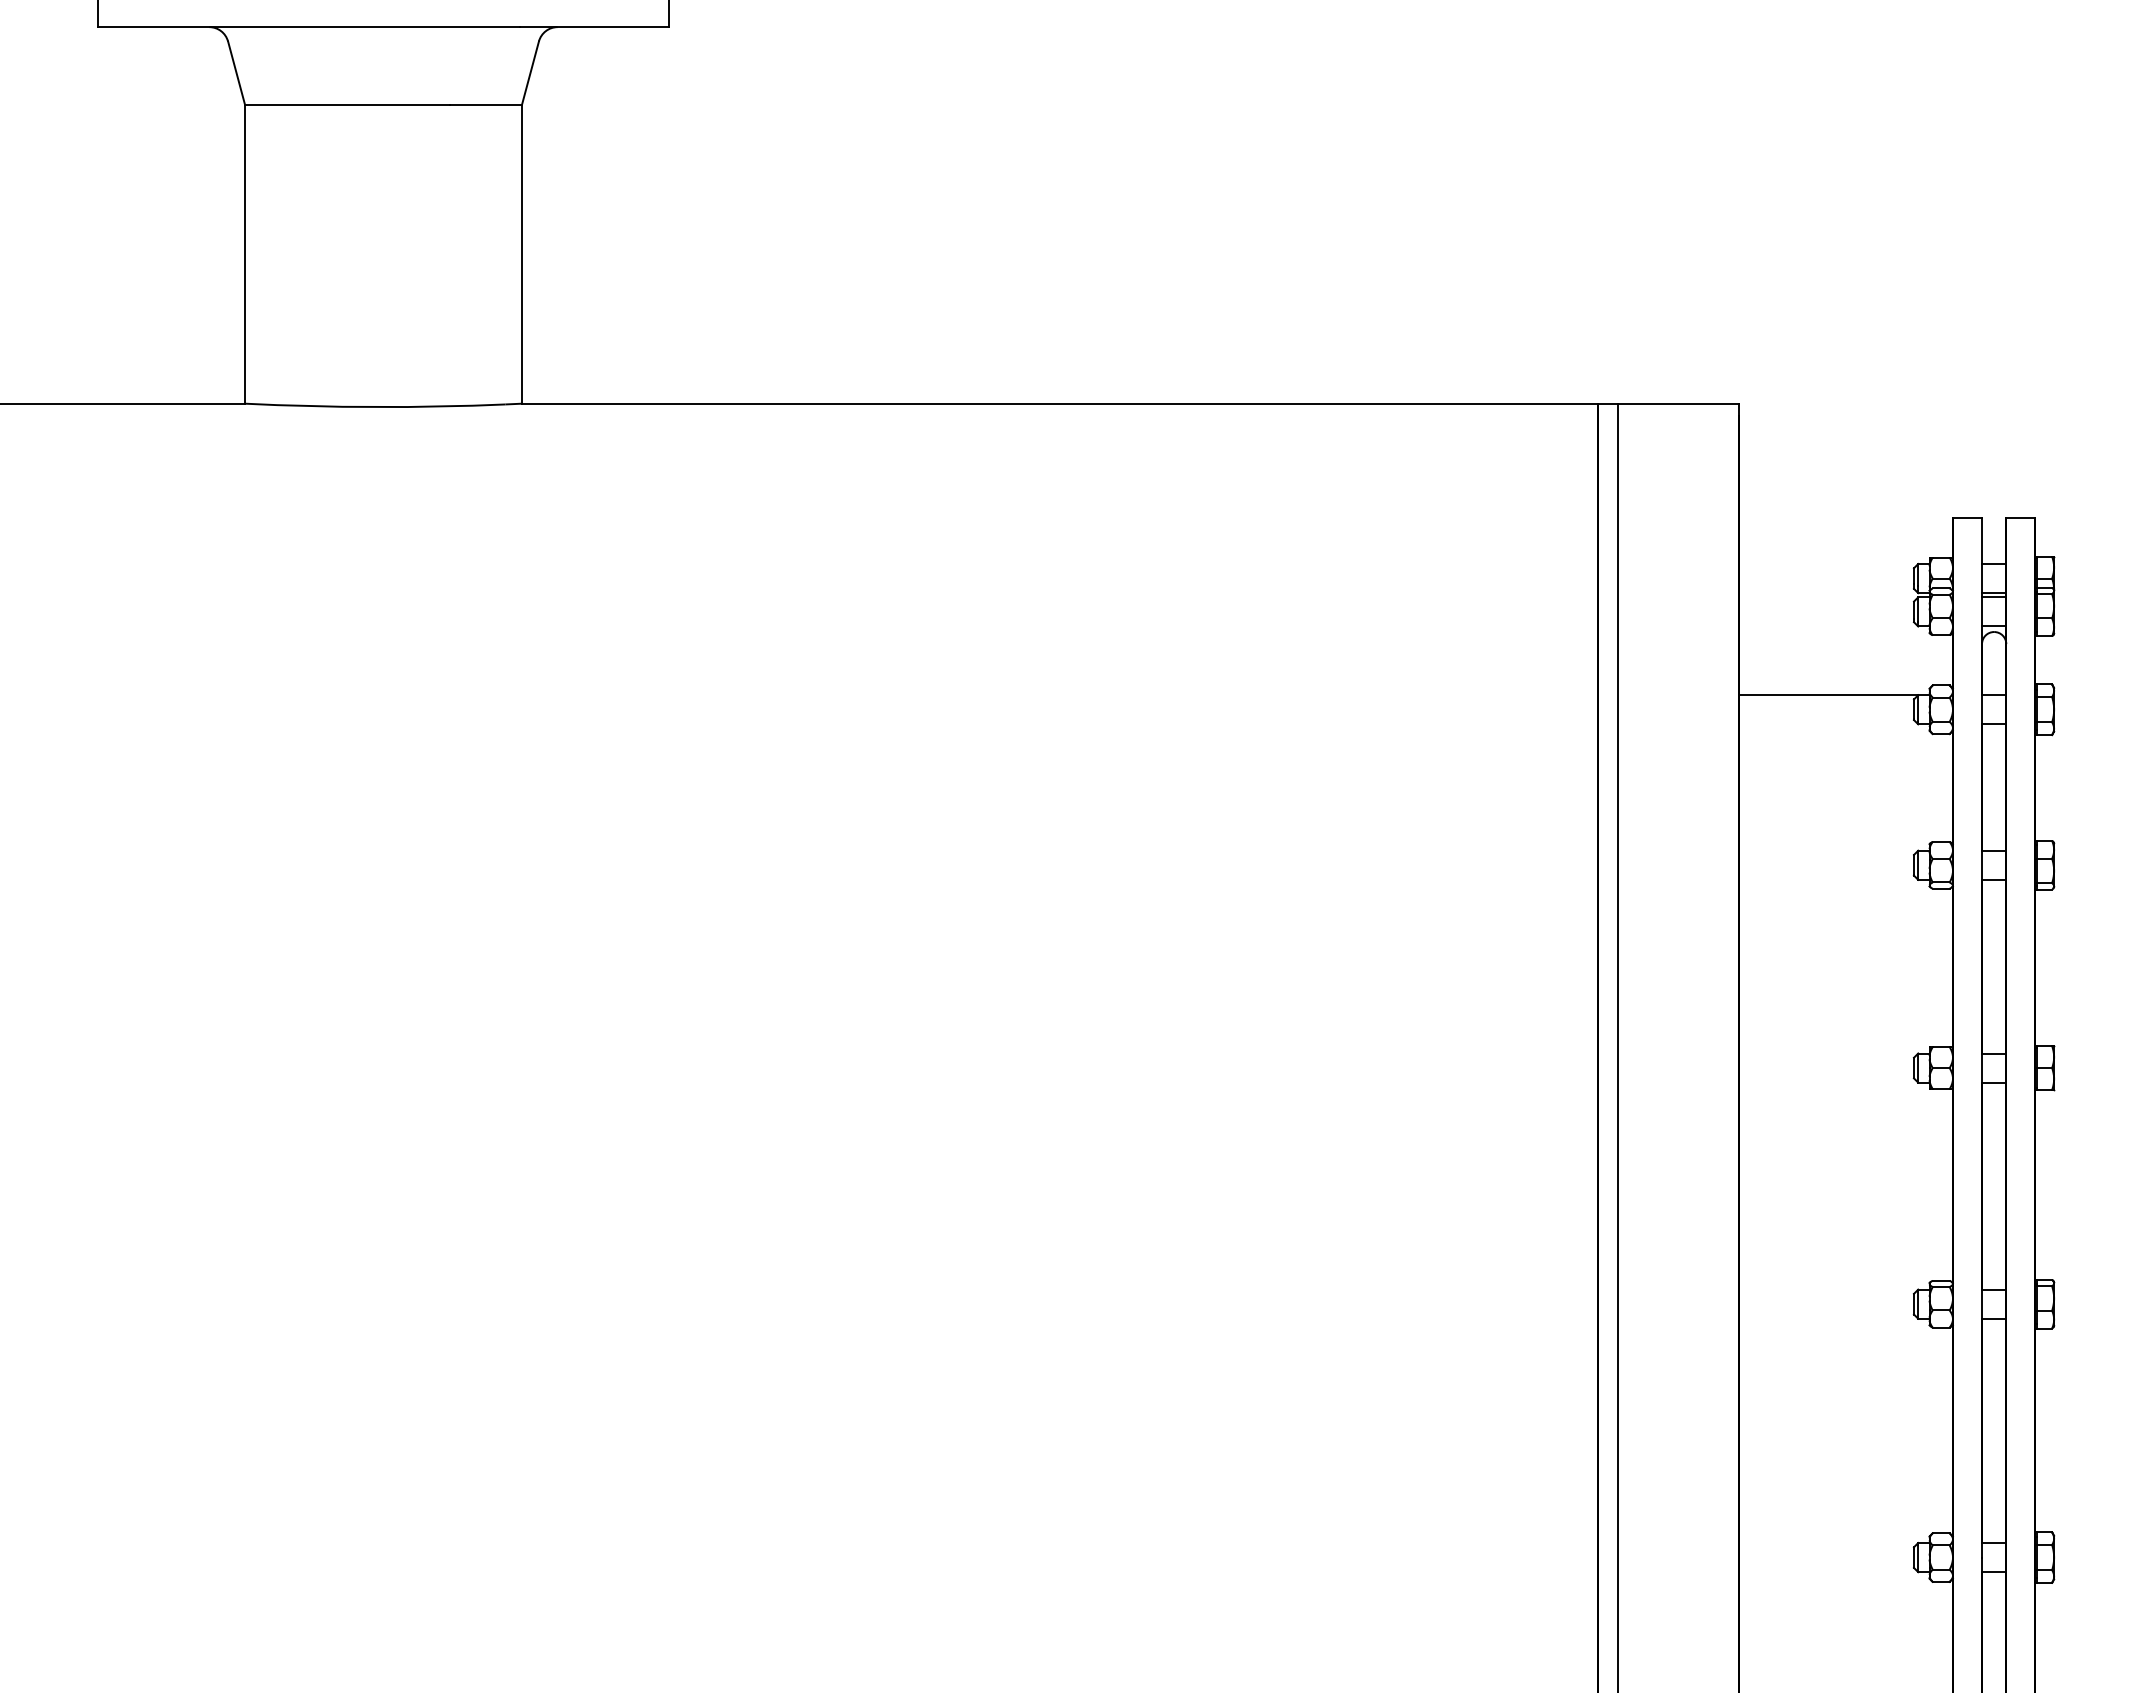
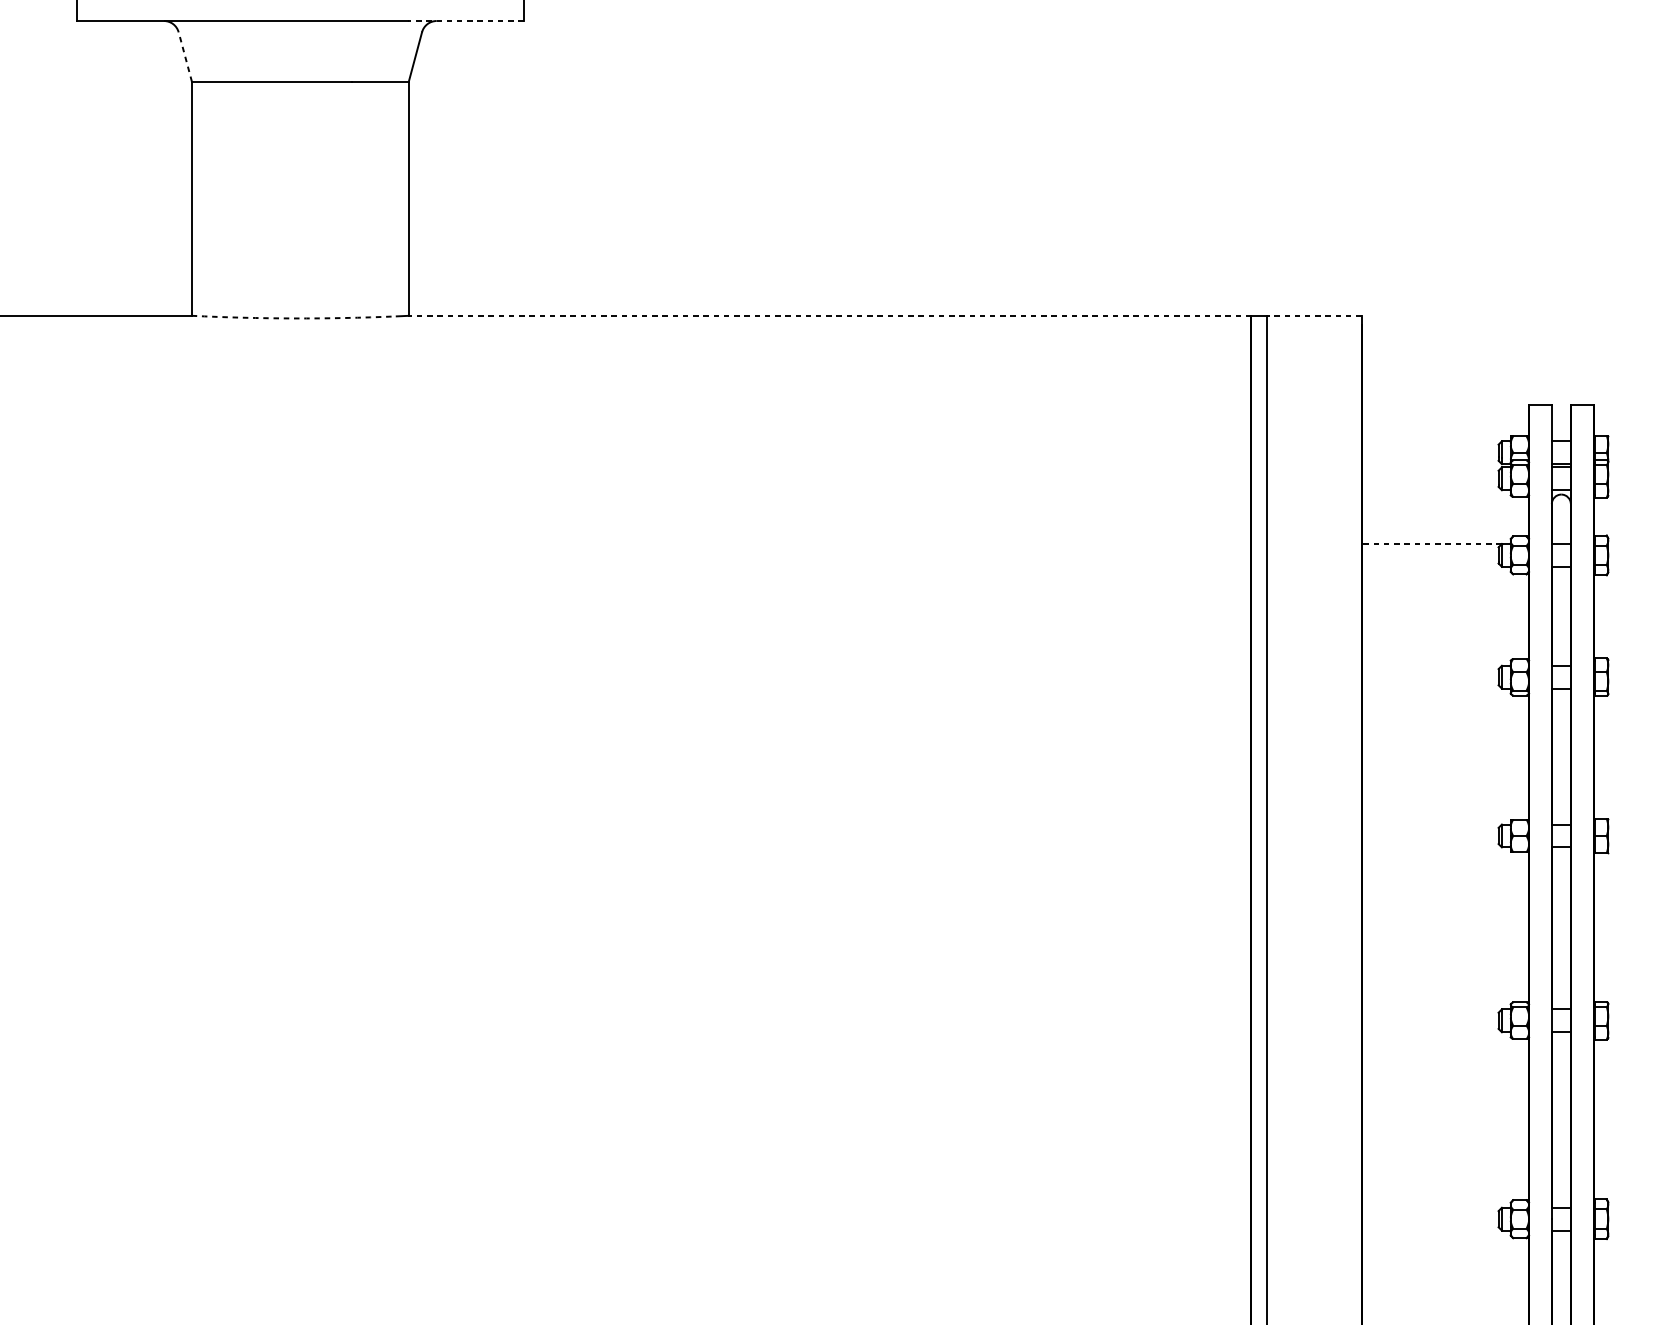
line: (594, 27) -> (465, 21), solid -> dashed
line: (236, 73) -> (185, 57), solid -> dashed
line: (1060, 403) -> (830, 315), solid -> dashed
line: (1678, 403) -> (1314, 315), solid -> dashed
arc: (375, 407) -> (294, 318), solid -> dashed
line: (1828, 695) -> (1431, 544), solid -> dashed

